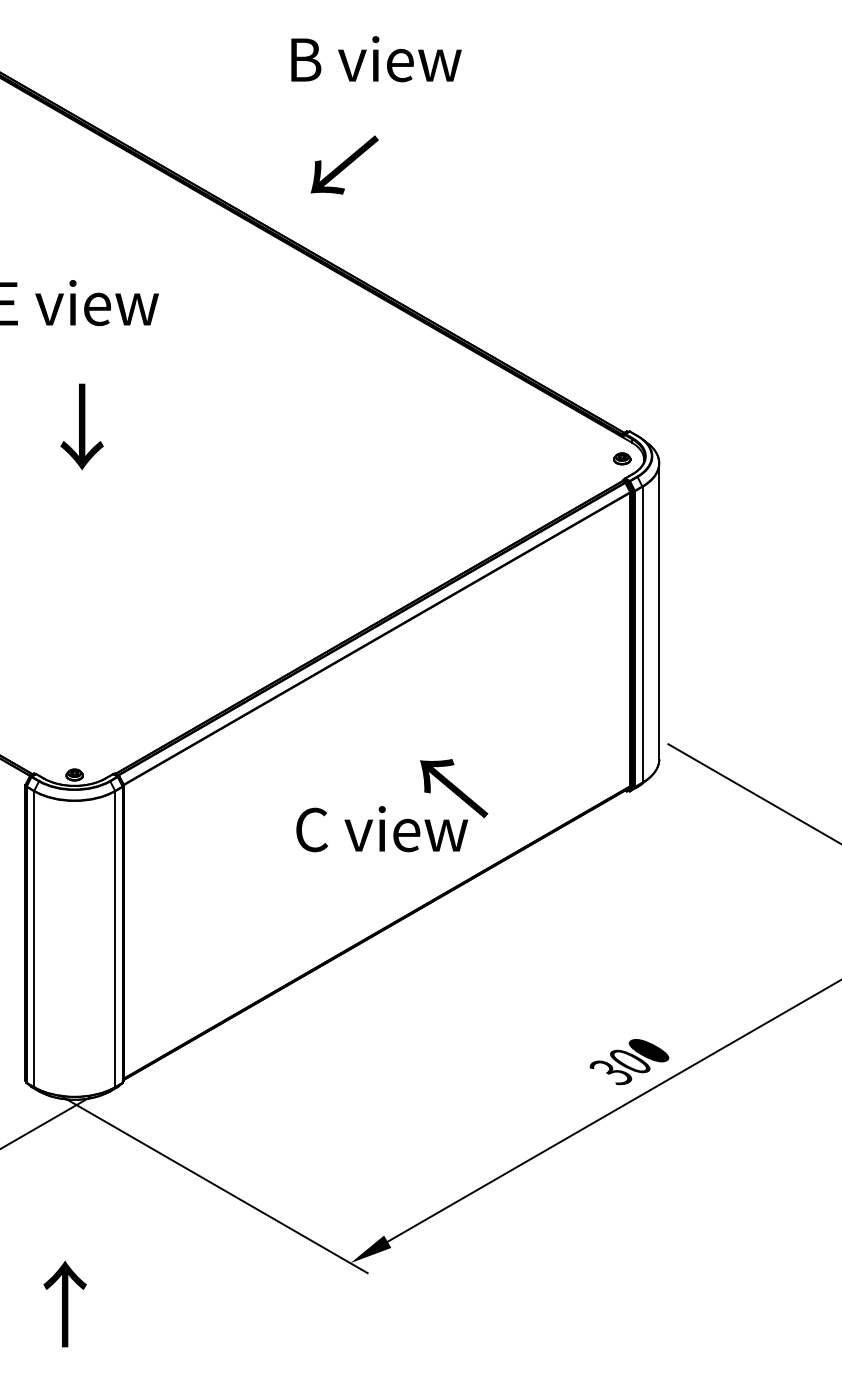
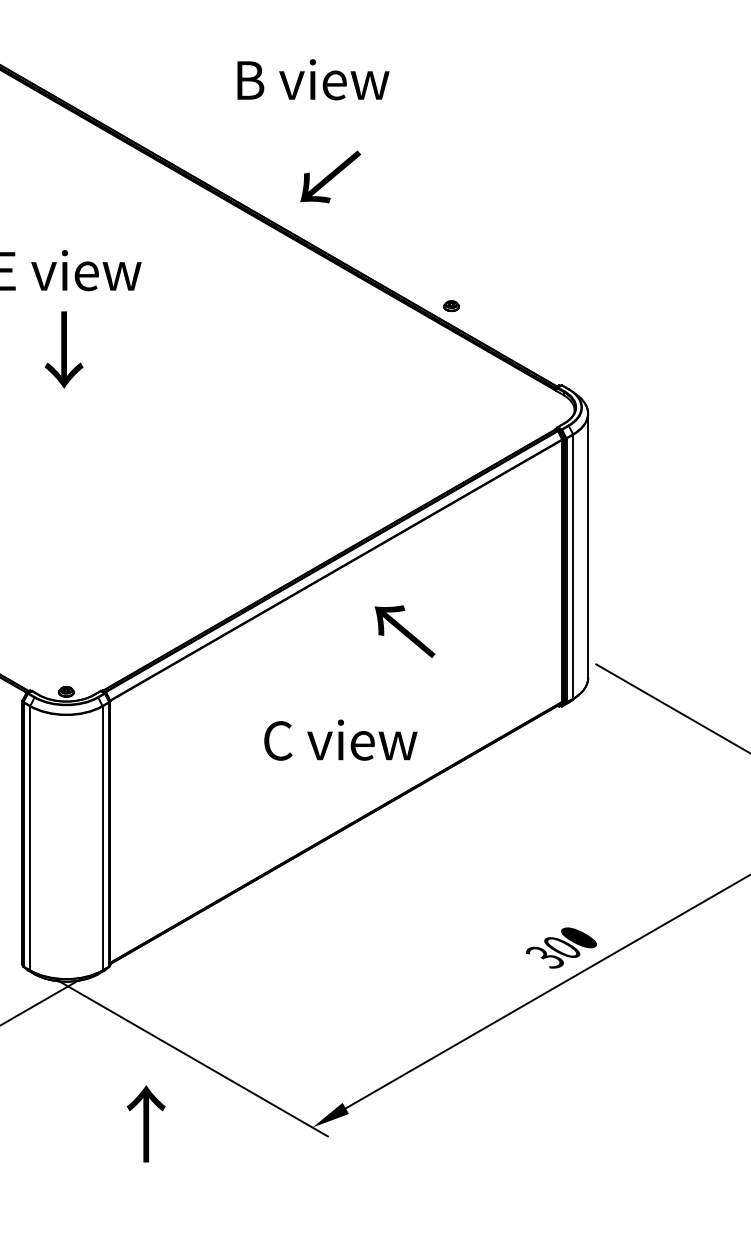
text: (376, 59) -> (313, 80), moved
text: (344, 164) -> (330, 176), moved
text: (81, 426) -> (63, 349), moved
part: (622, 458) -> (451, 305), moved
text: (454, 788) -> (405, 631), moved
text: (64, 1303) -> (145, 1123), moved

